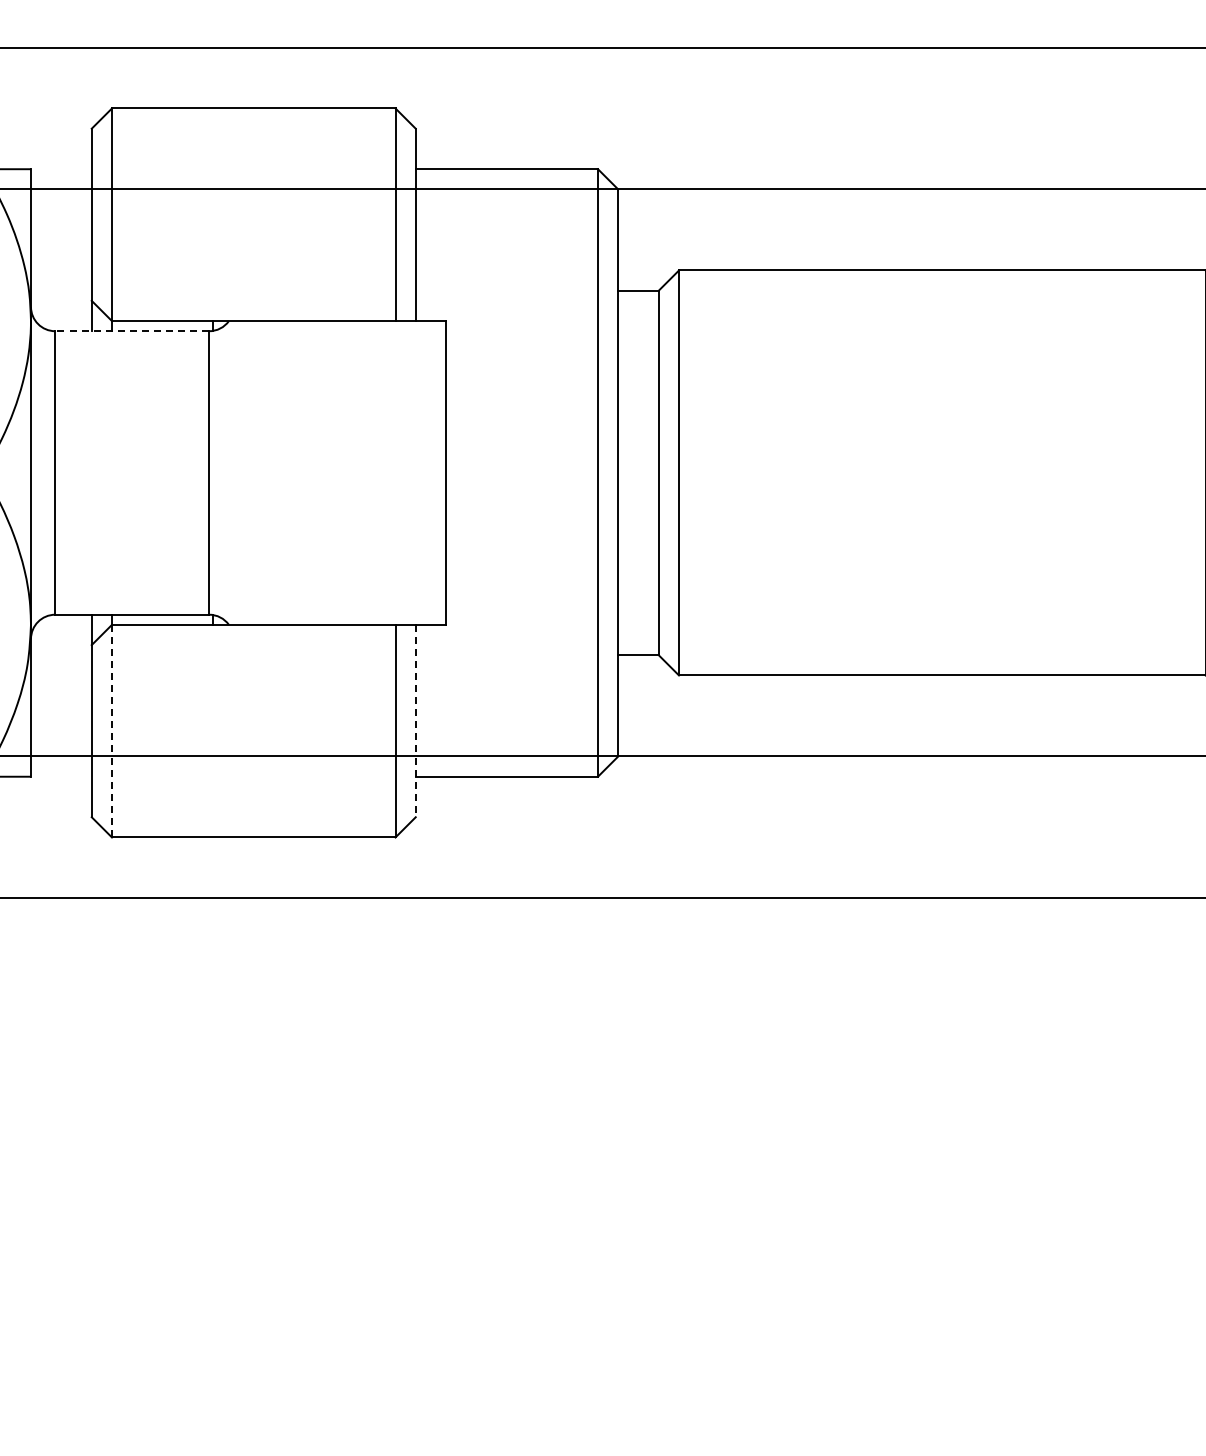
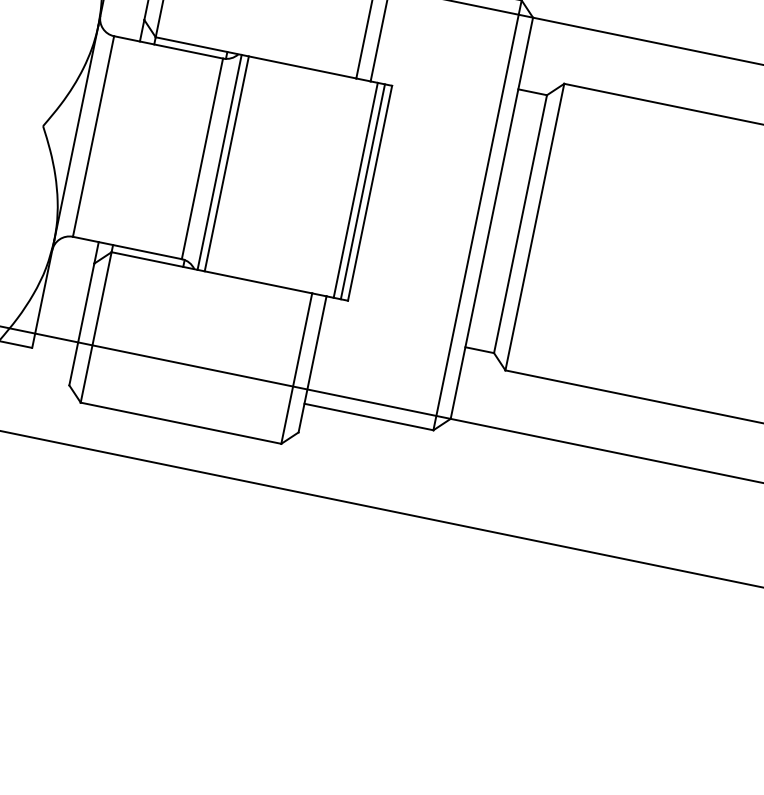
line: (132, 331) -> (168, 47), dashed -> solid
line: (233, 472) -> (219, 162), added
line: (243, 472) -> (226, 163), added
line: (425, 472) -> (355, 189), added
line: (436, 472) -> (363, 191), added
line: (415, 721) -> (312, 364), dashed -> solid
line: (112, 731) -> (96, 327), dashed -> solid

